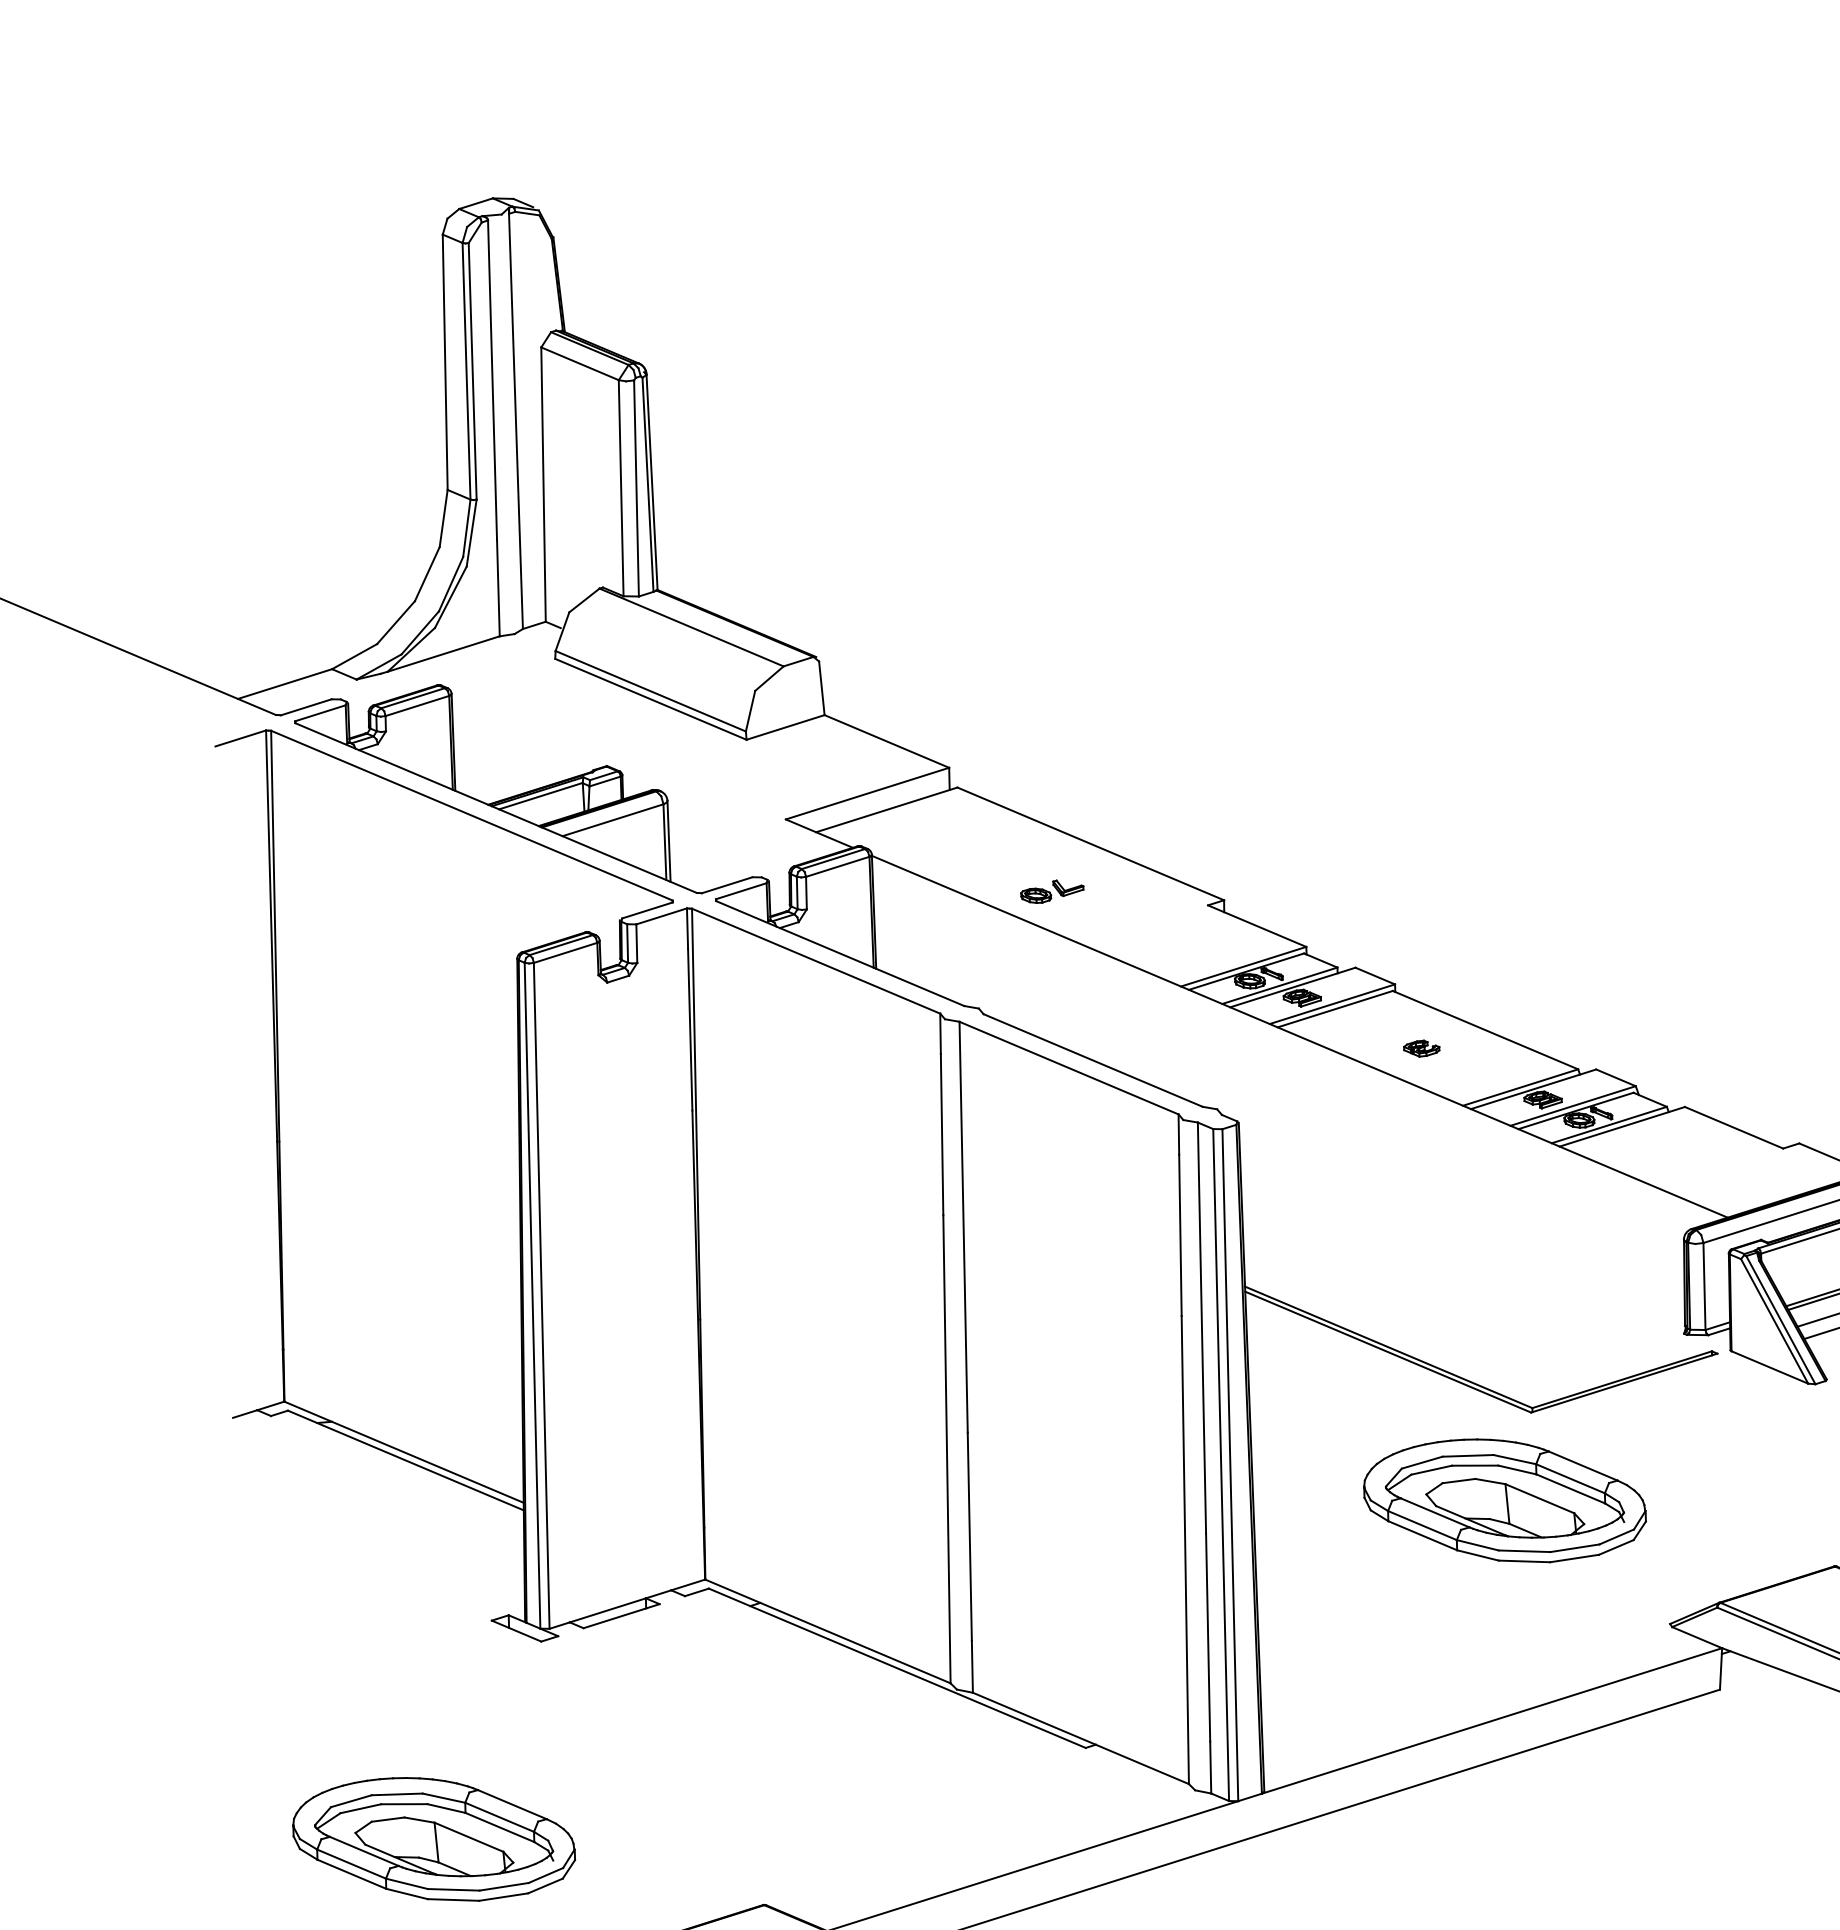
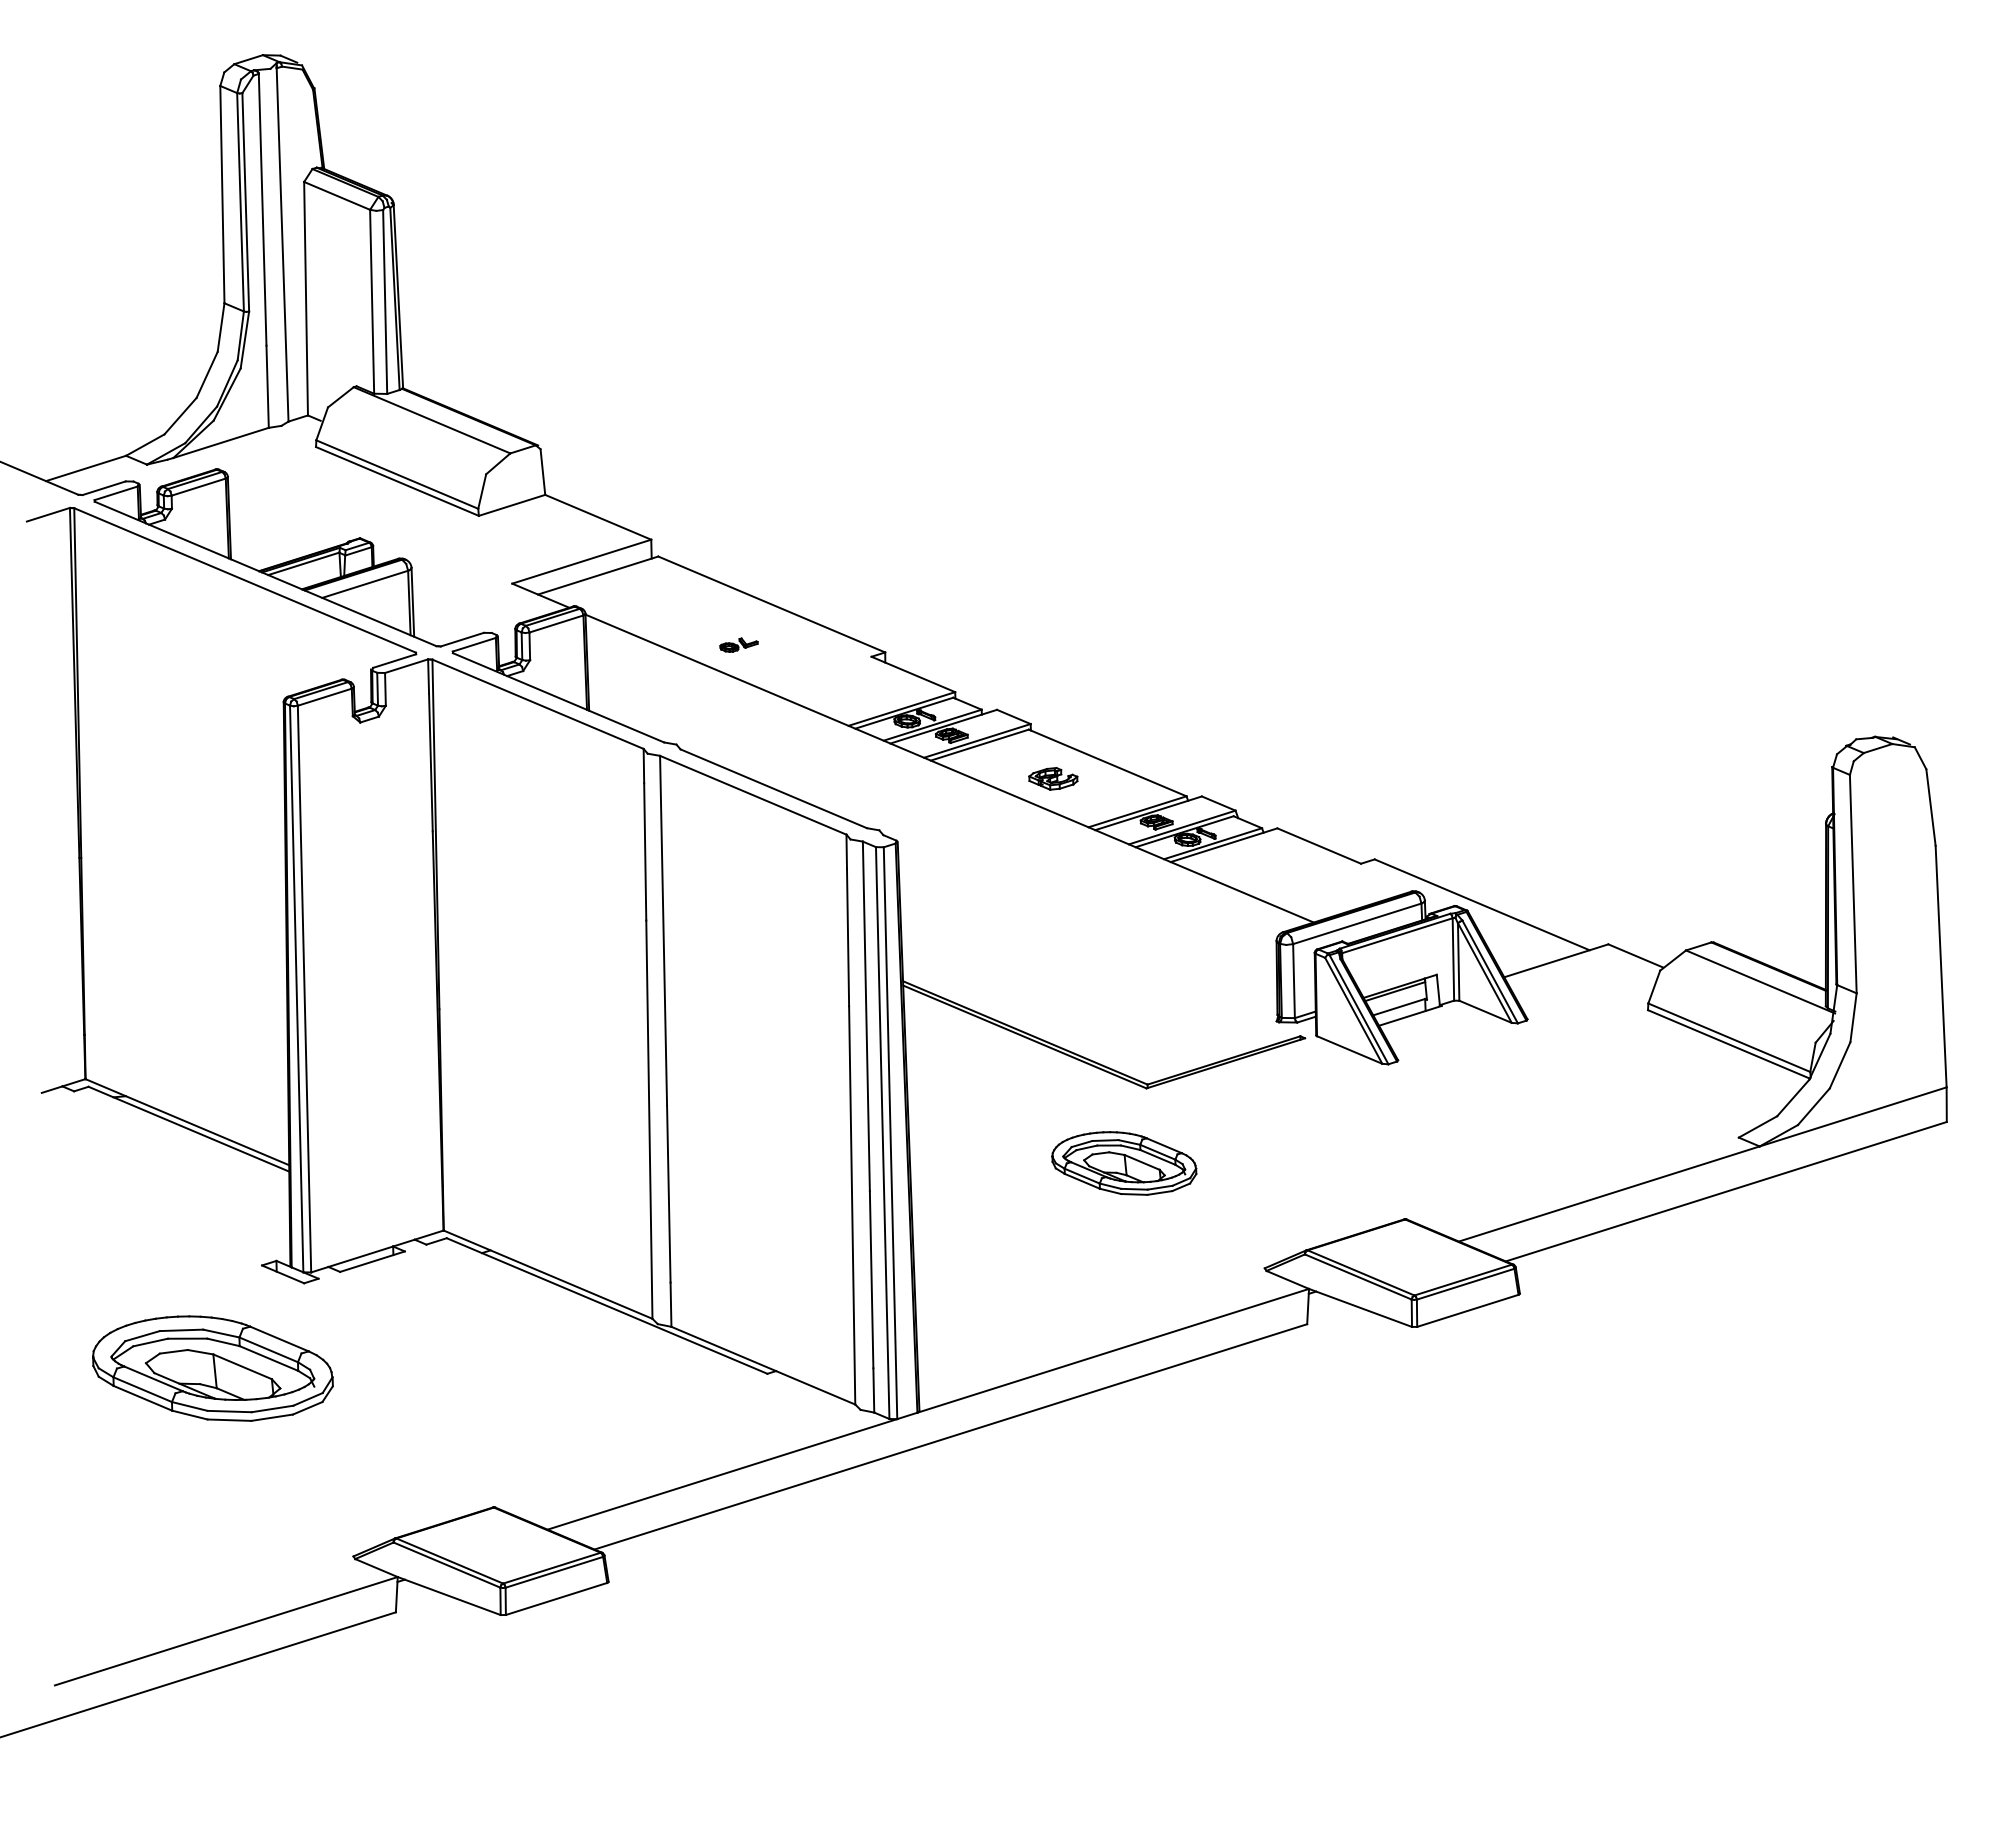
part: (1051, 890) -> (738, 644), size x0.7
part: (1421, 1048) -> (1053, 778), size x1.6
part: (1505, 1500) -> (1124, 1163), size x0.6
part: (433, 1839) -> (212, 1368), moved

